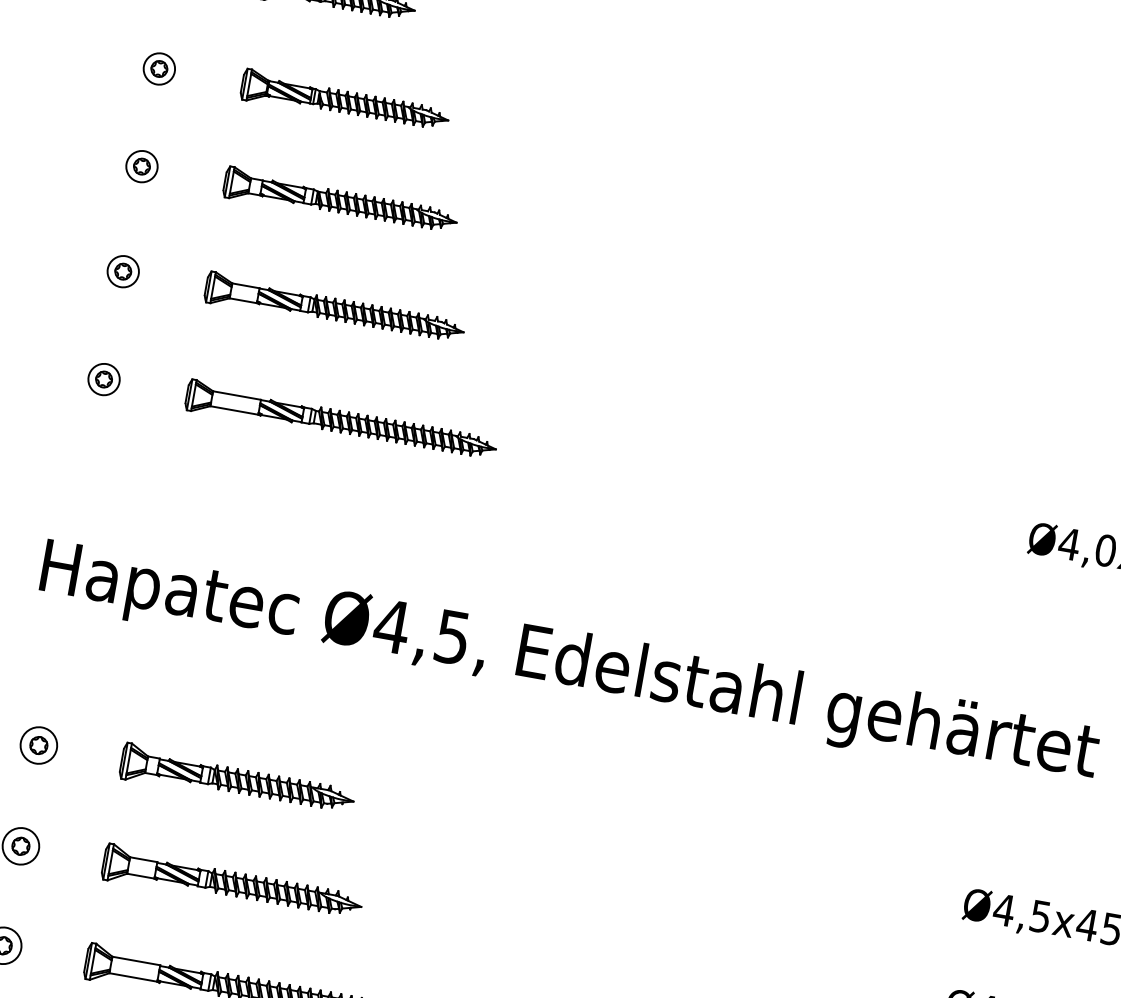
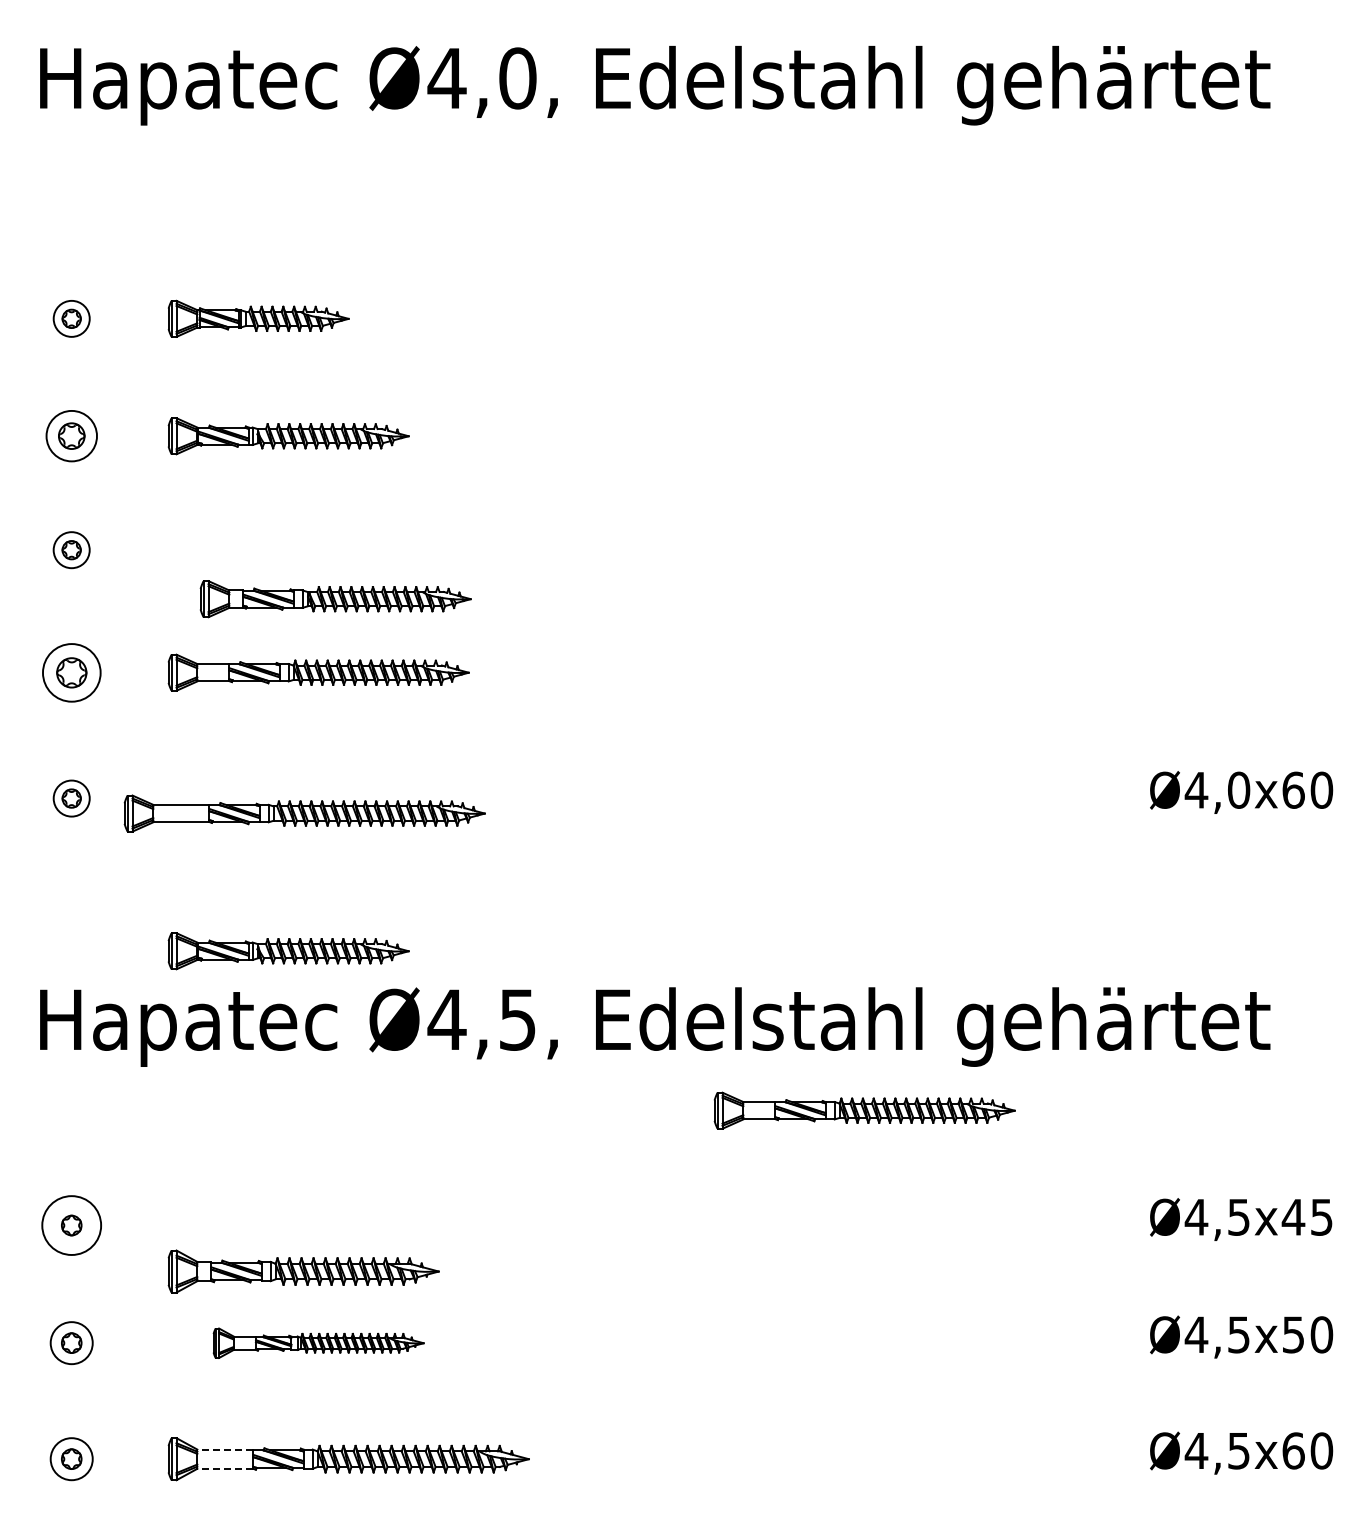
part: (159, 69) -> (71, 436), size x1.4
part: (340, 202) -> (335, 599), moved
part: (123, 271) -> (71, 672), size x1.6
part: (341, 421) -> (304, 813), moved
part: (266, 543) -> (288, 951), added
circle: (38, 745) -> (71, 1225), size x1.4
part: (735, 767) -> (864, 1110), added
part: (237, 780) -> (303, 1271), moved
part: (232, 884) -> (318, 1343), size x0.7
line: (136, 960) -> (225, 1449), solid -> dashed
line: (133, 977) -> (225, 1468), solid -> dashed

